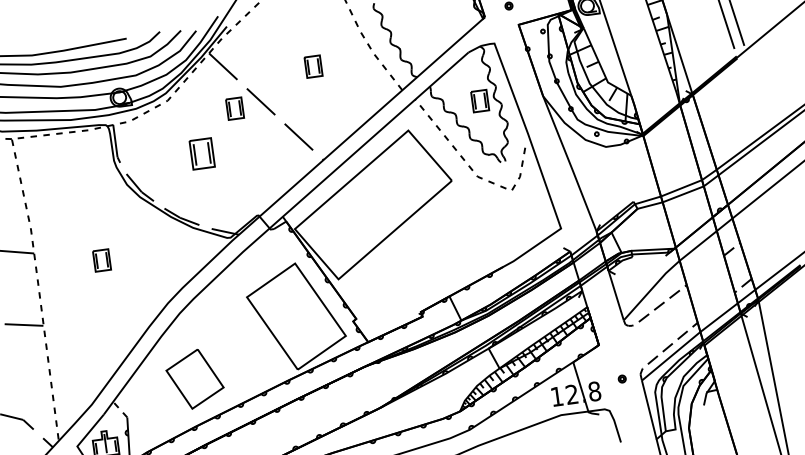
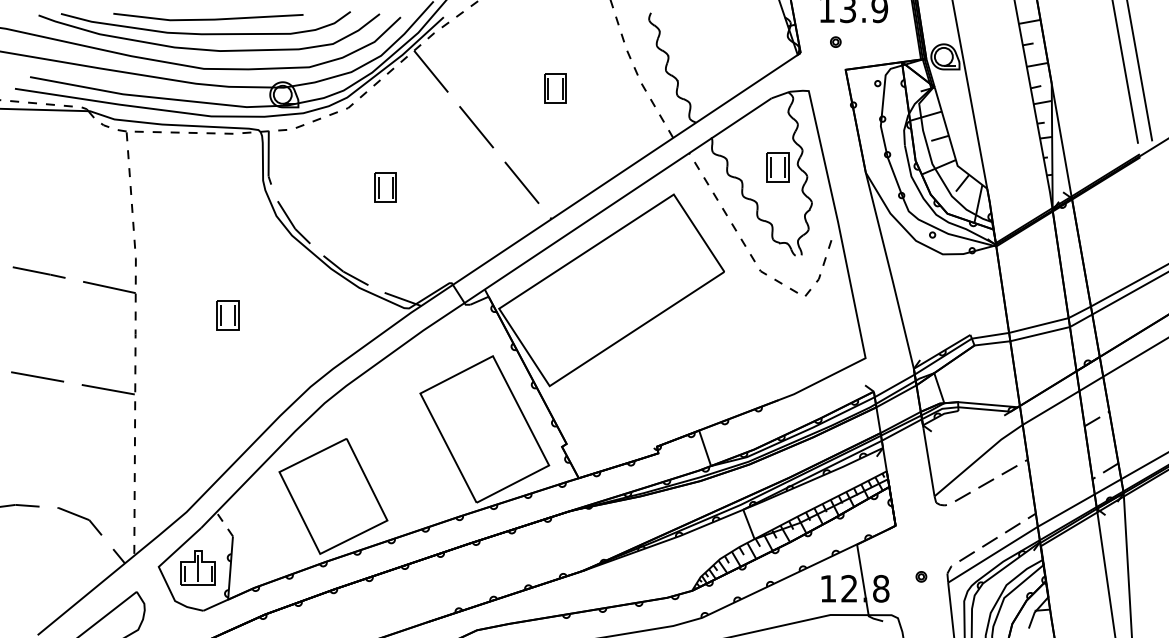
part: (235, 108) -> (439, 131), removed
part: (202, 153) -> (385, 187), size x0.71
part: (195, 379) -> (333, 496), size x1.43

